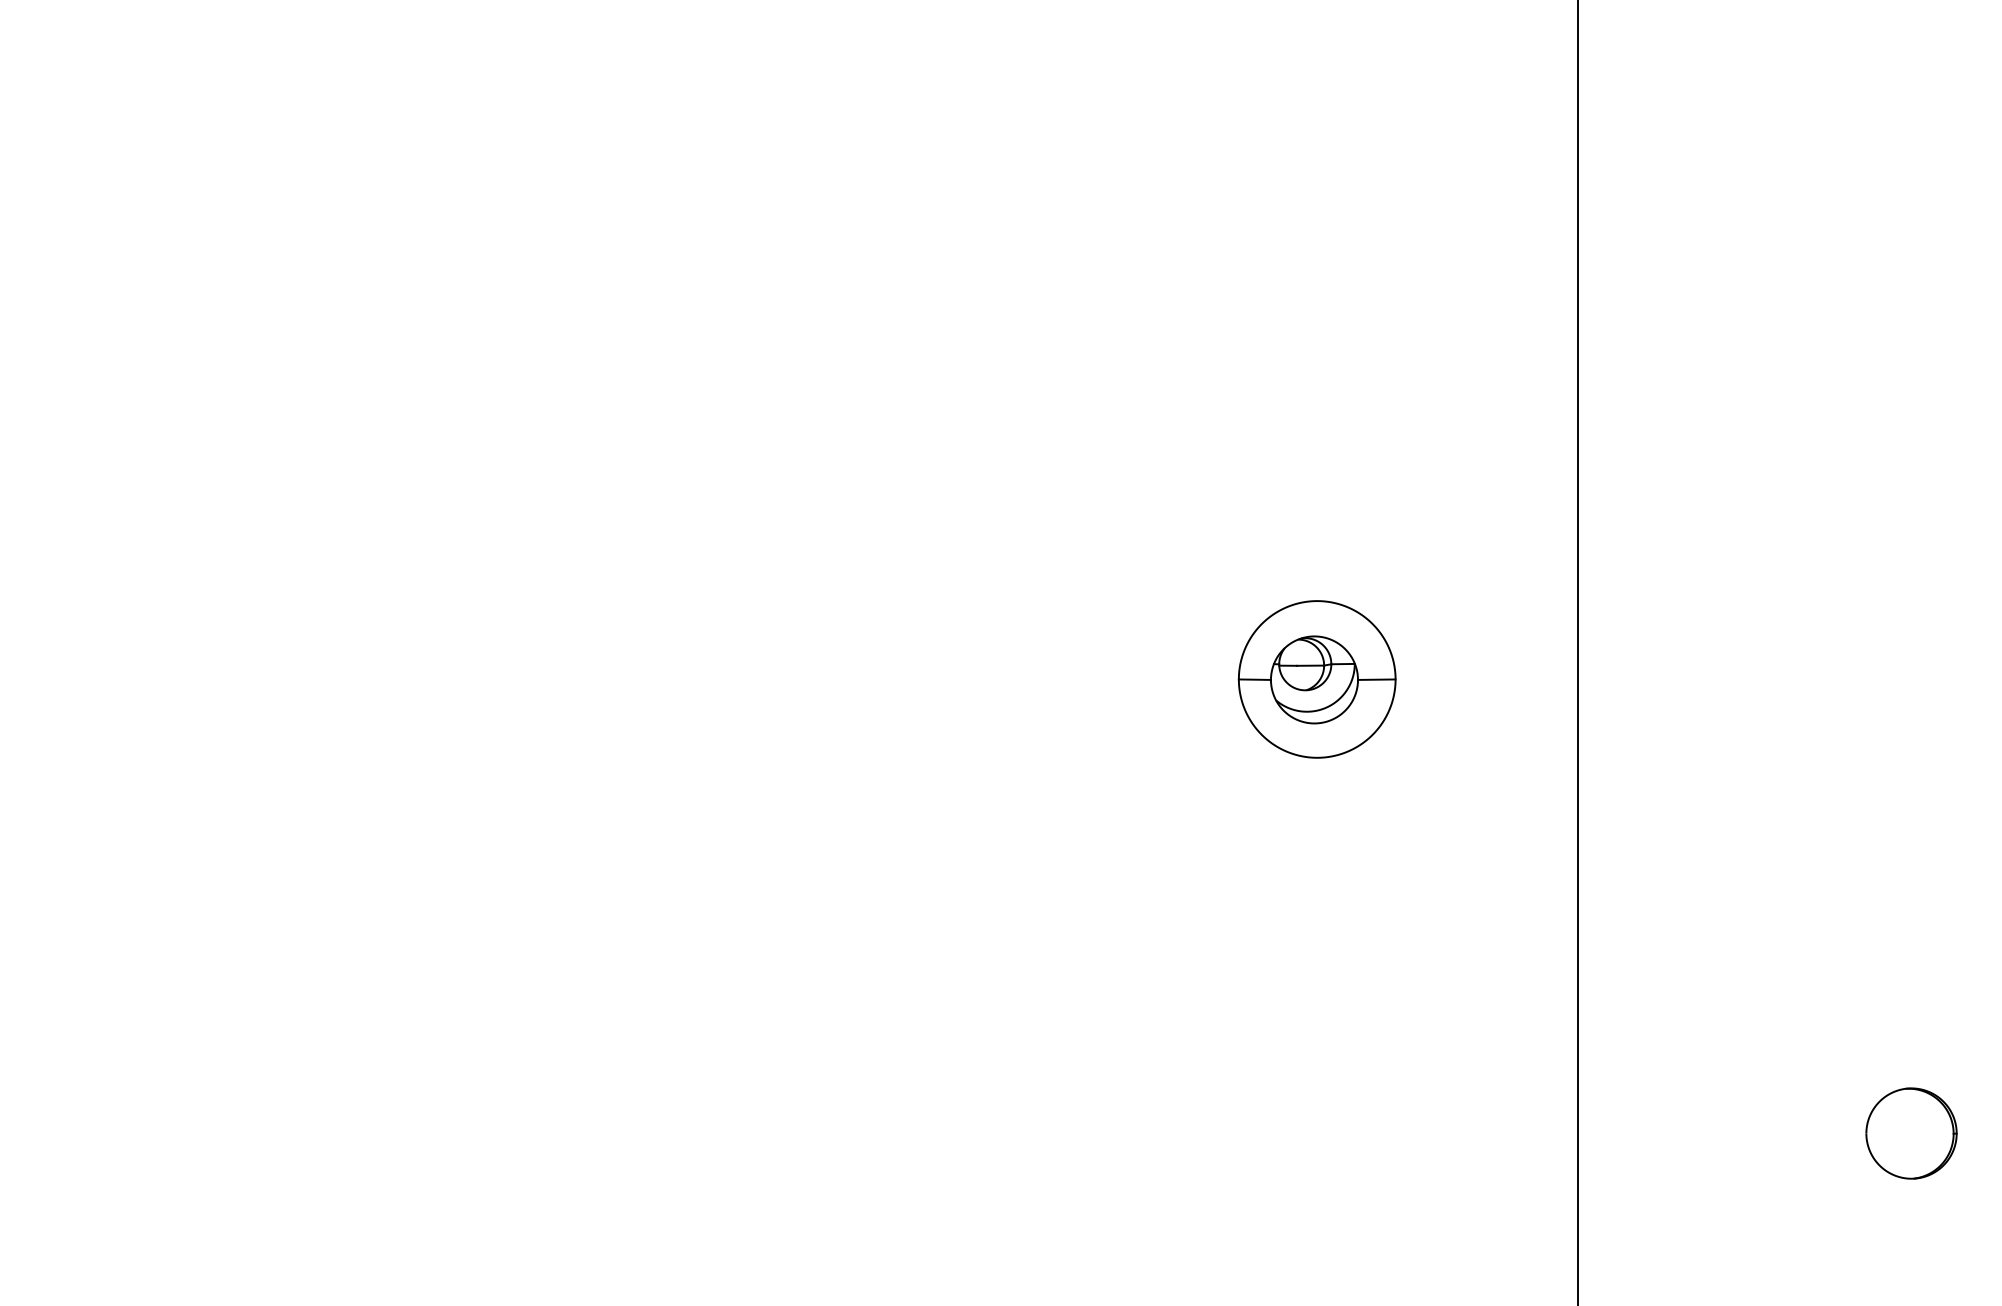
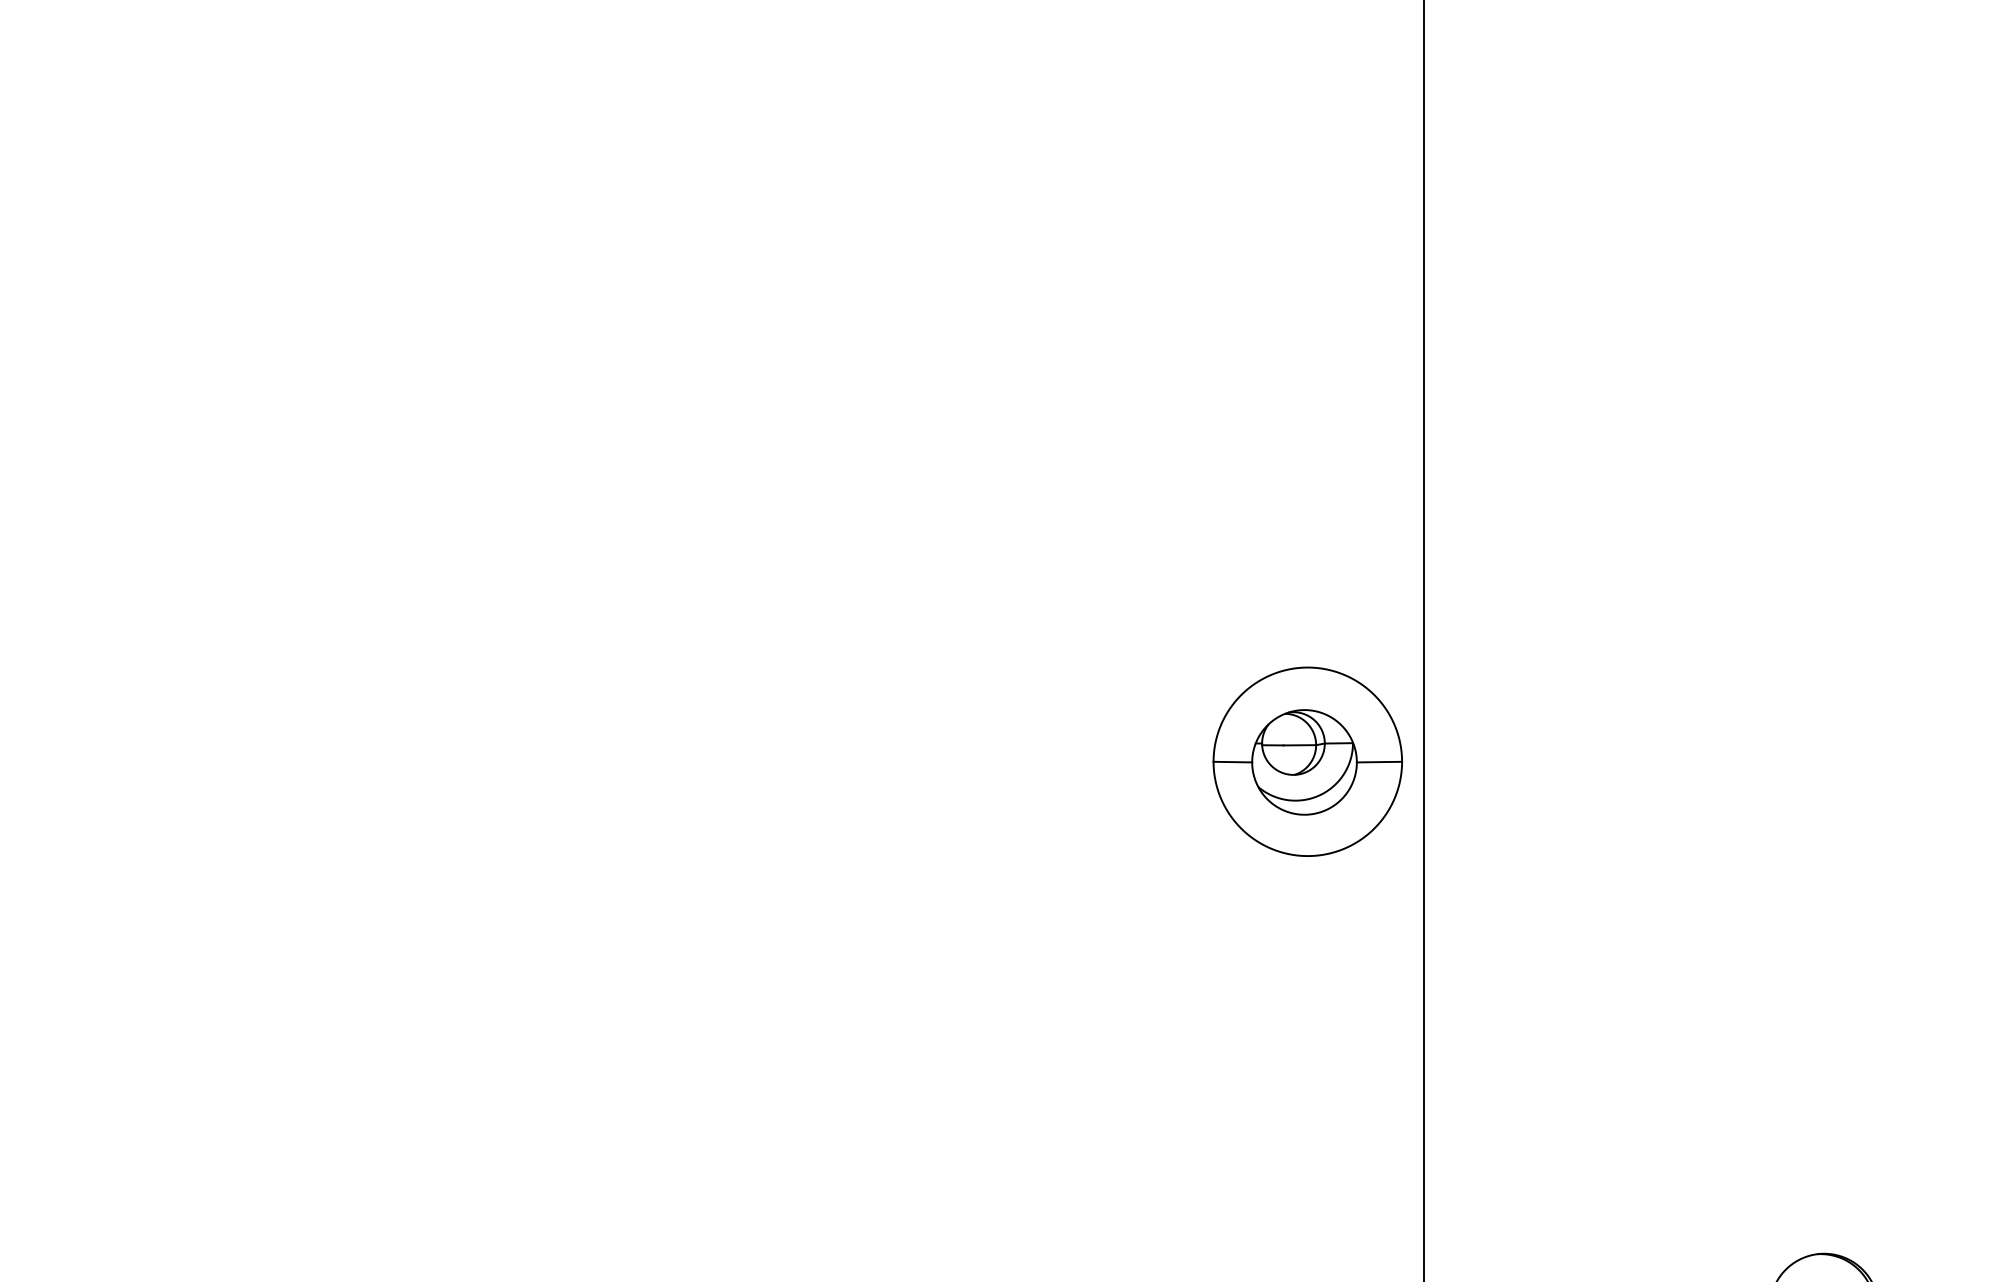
part: (1316, 679) -> (1306, 761), moved

